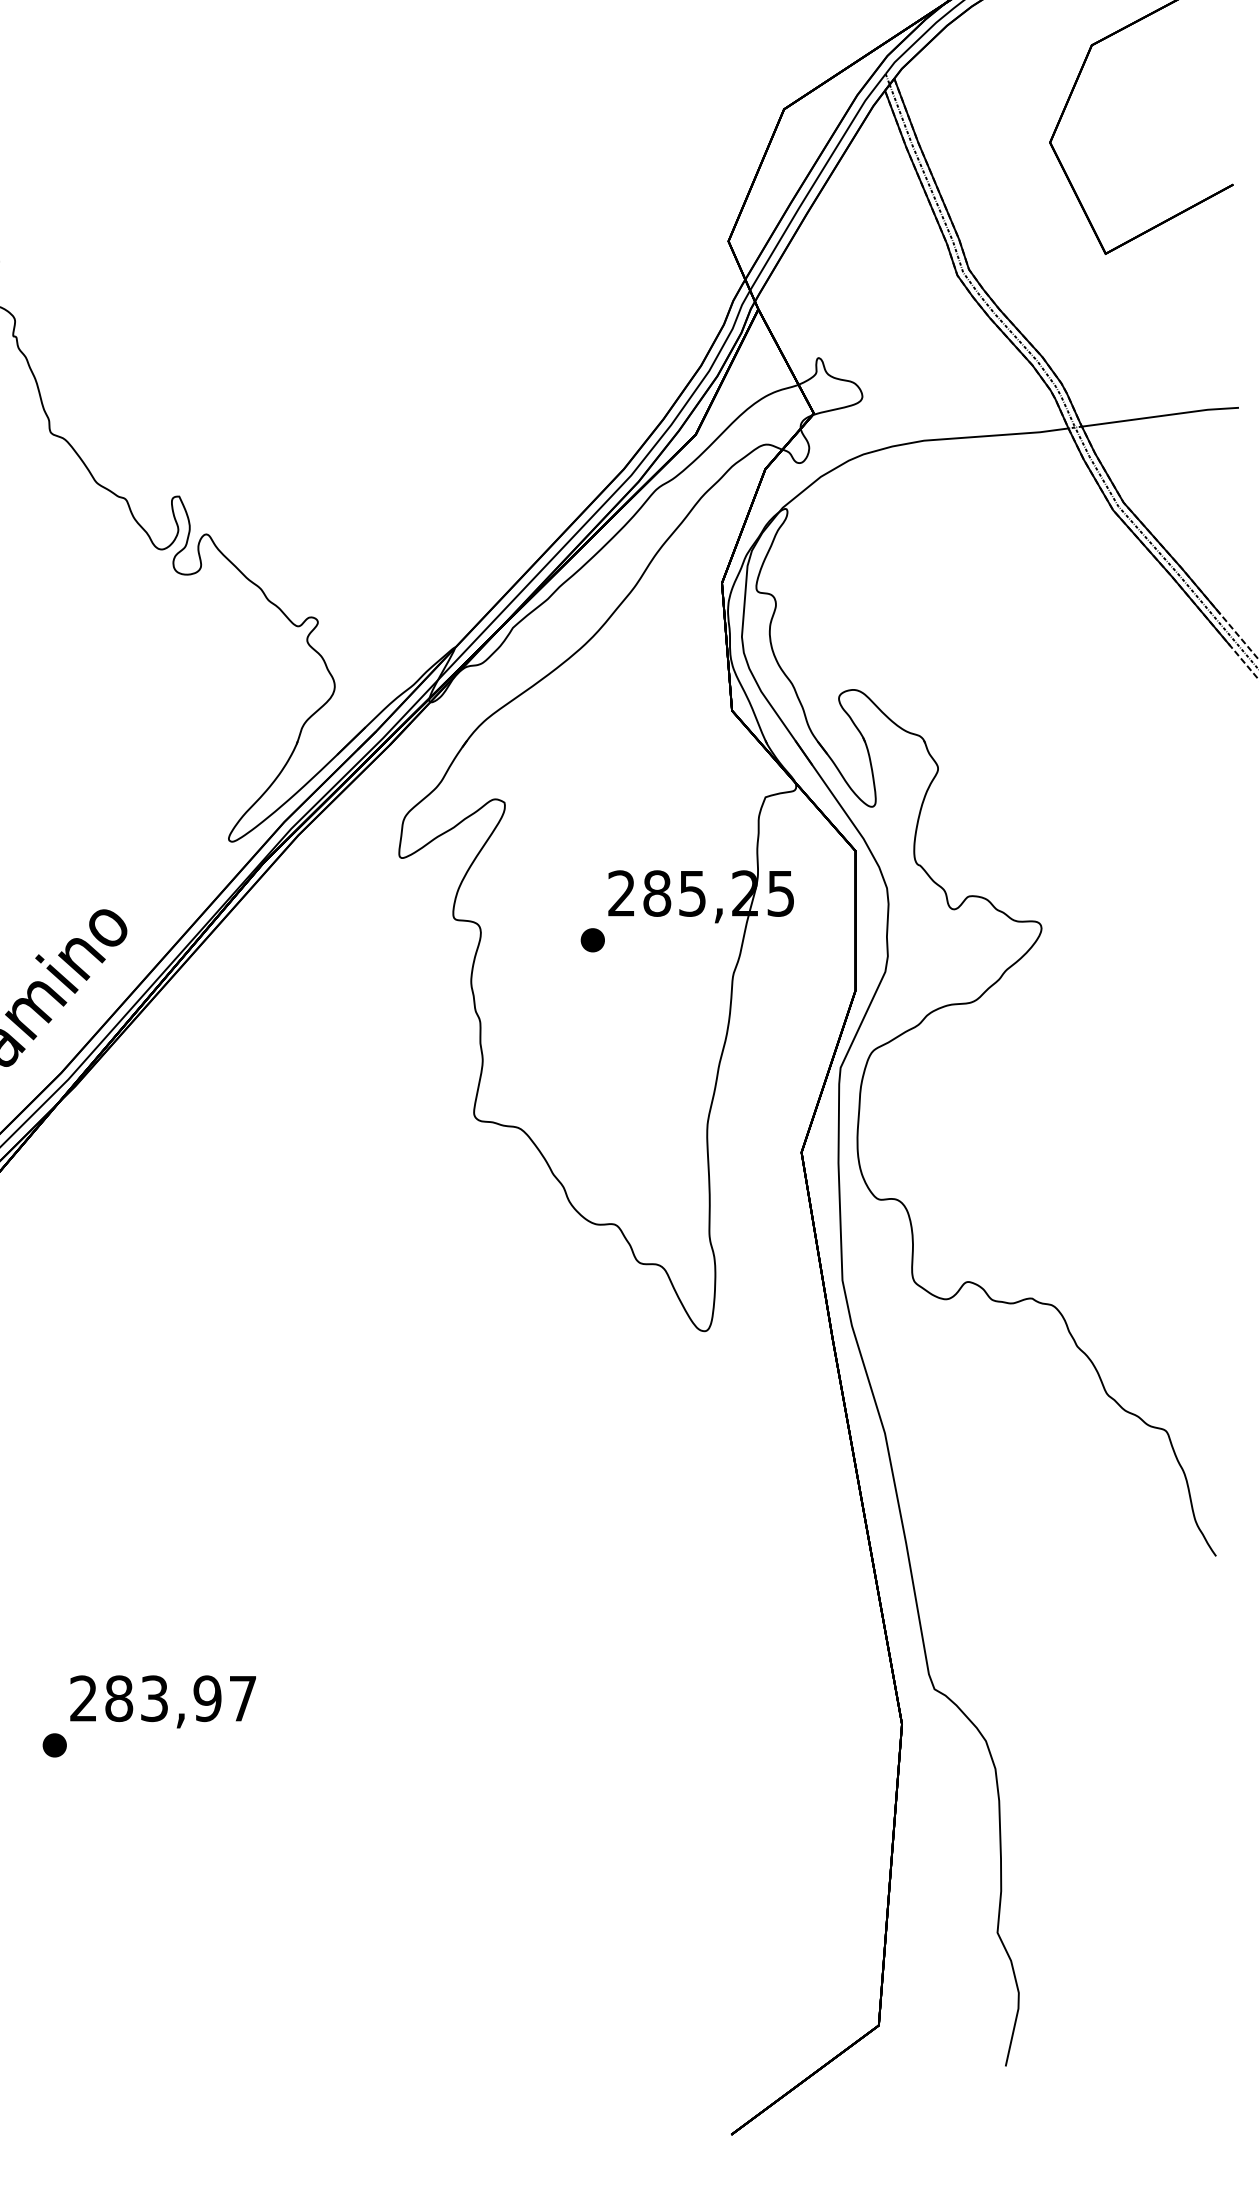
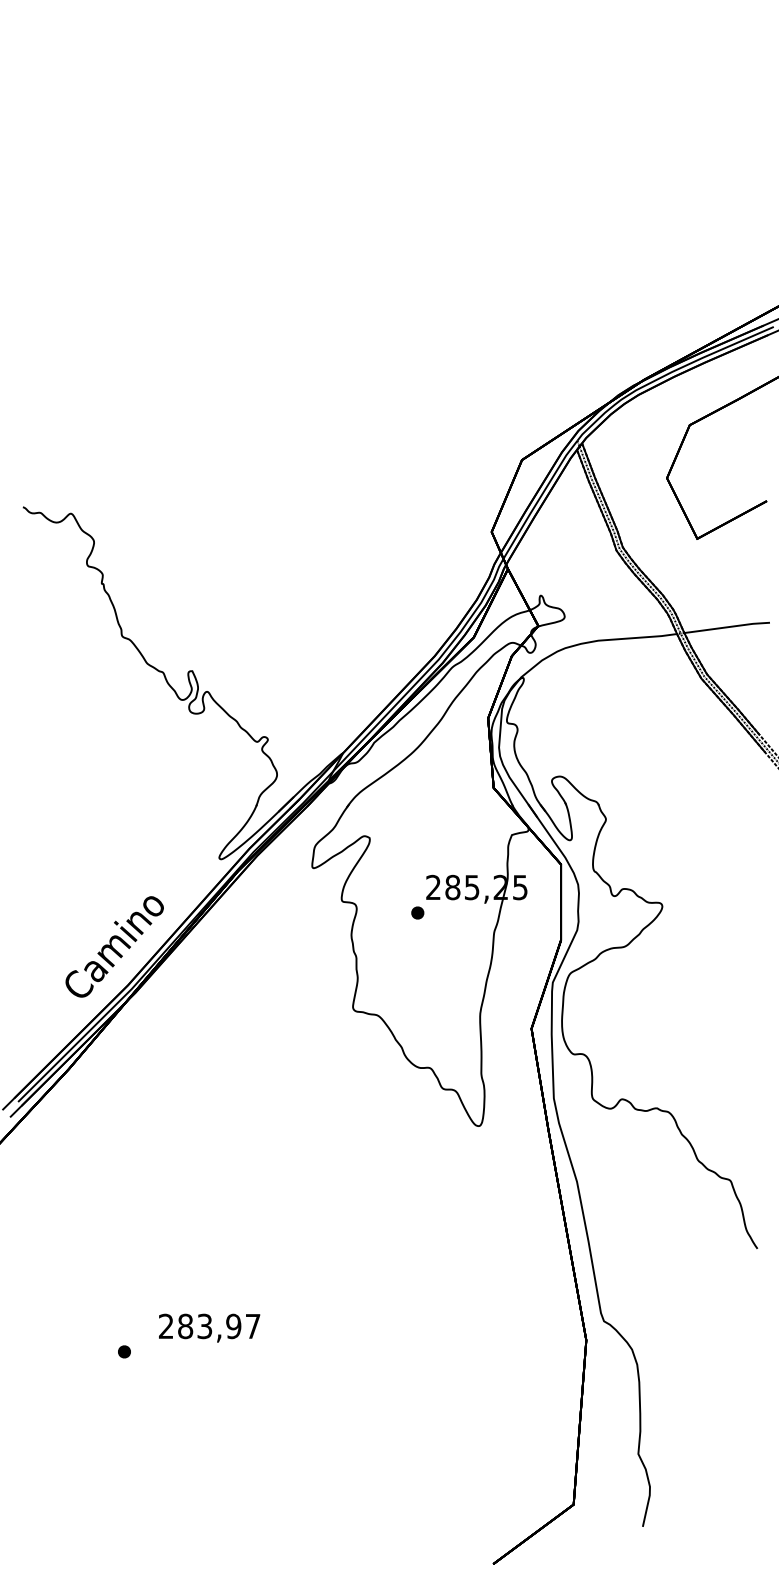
text: (163, 1700) -> (209, 1327), moved

